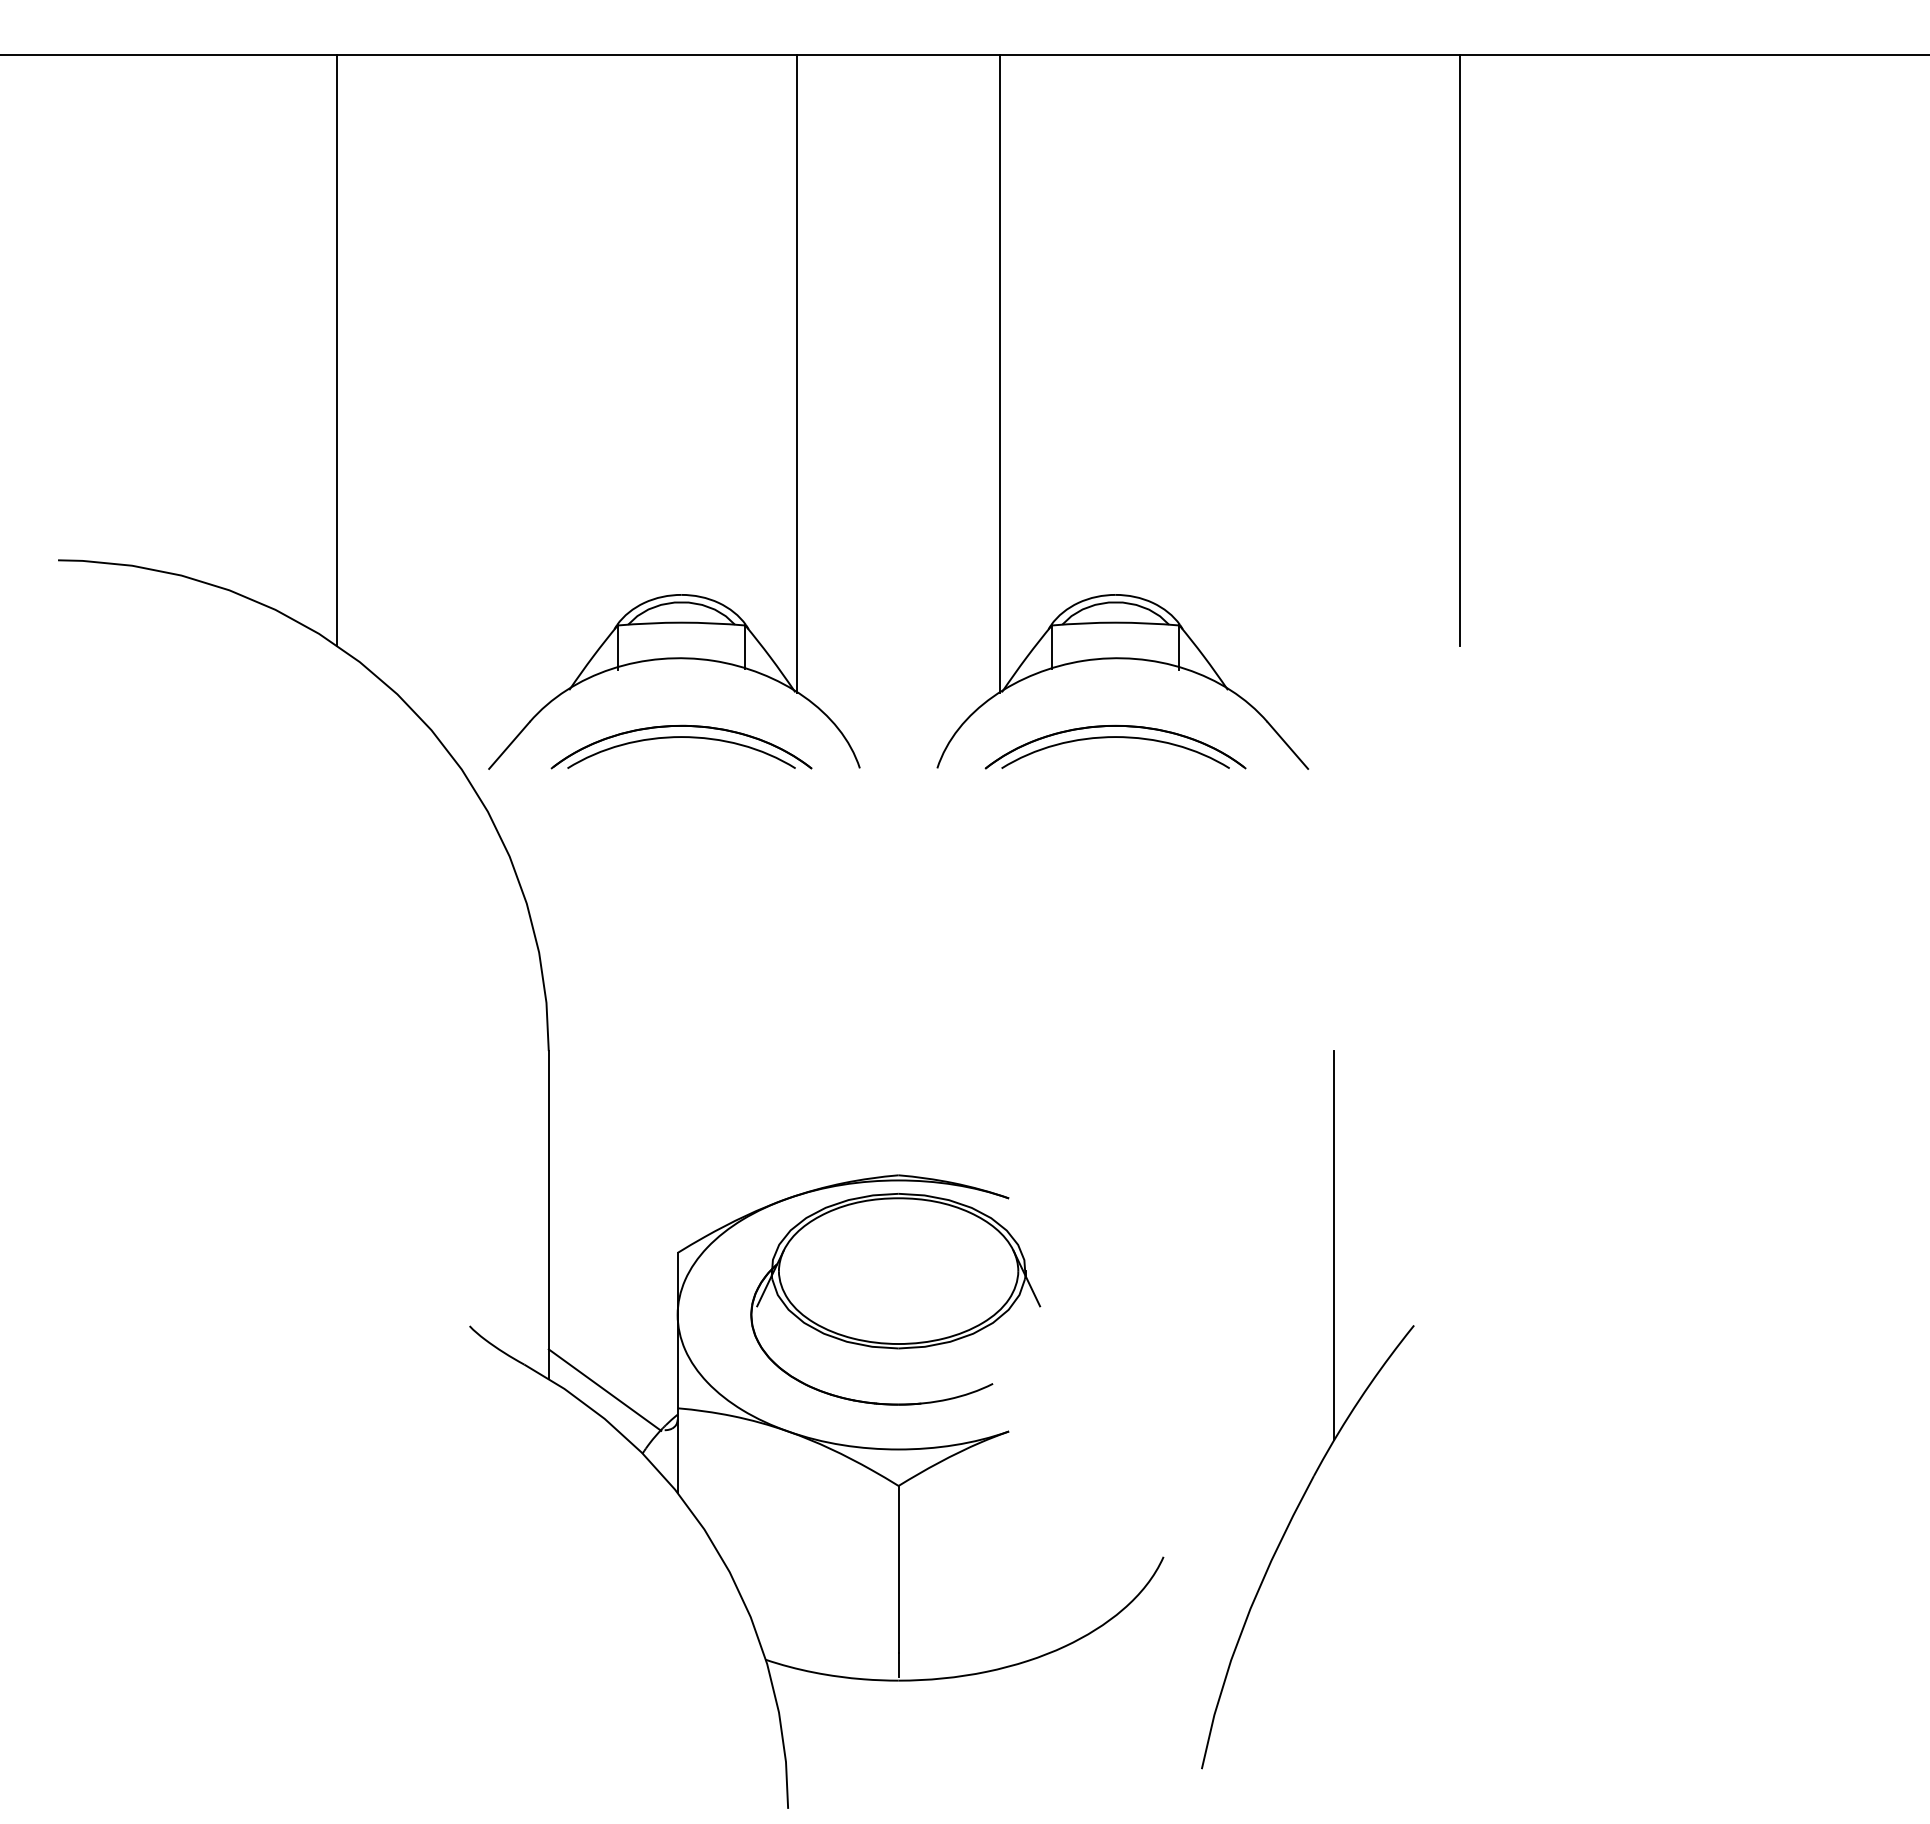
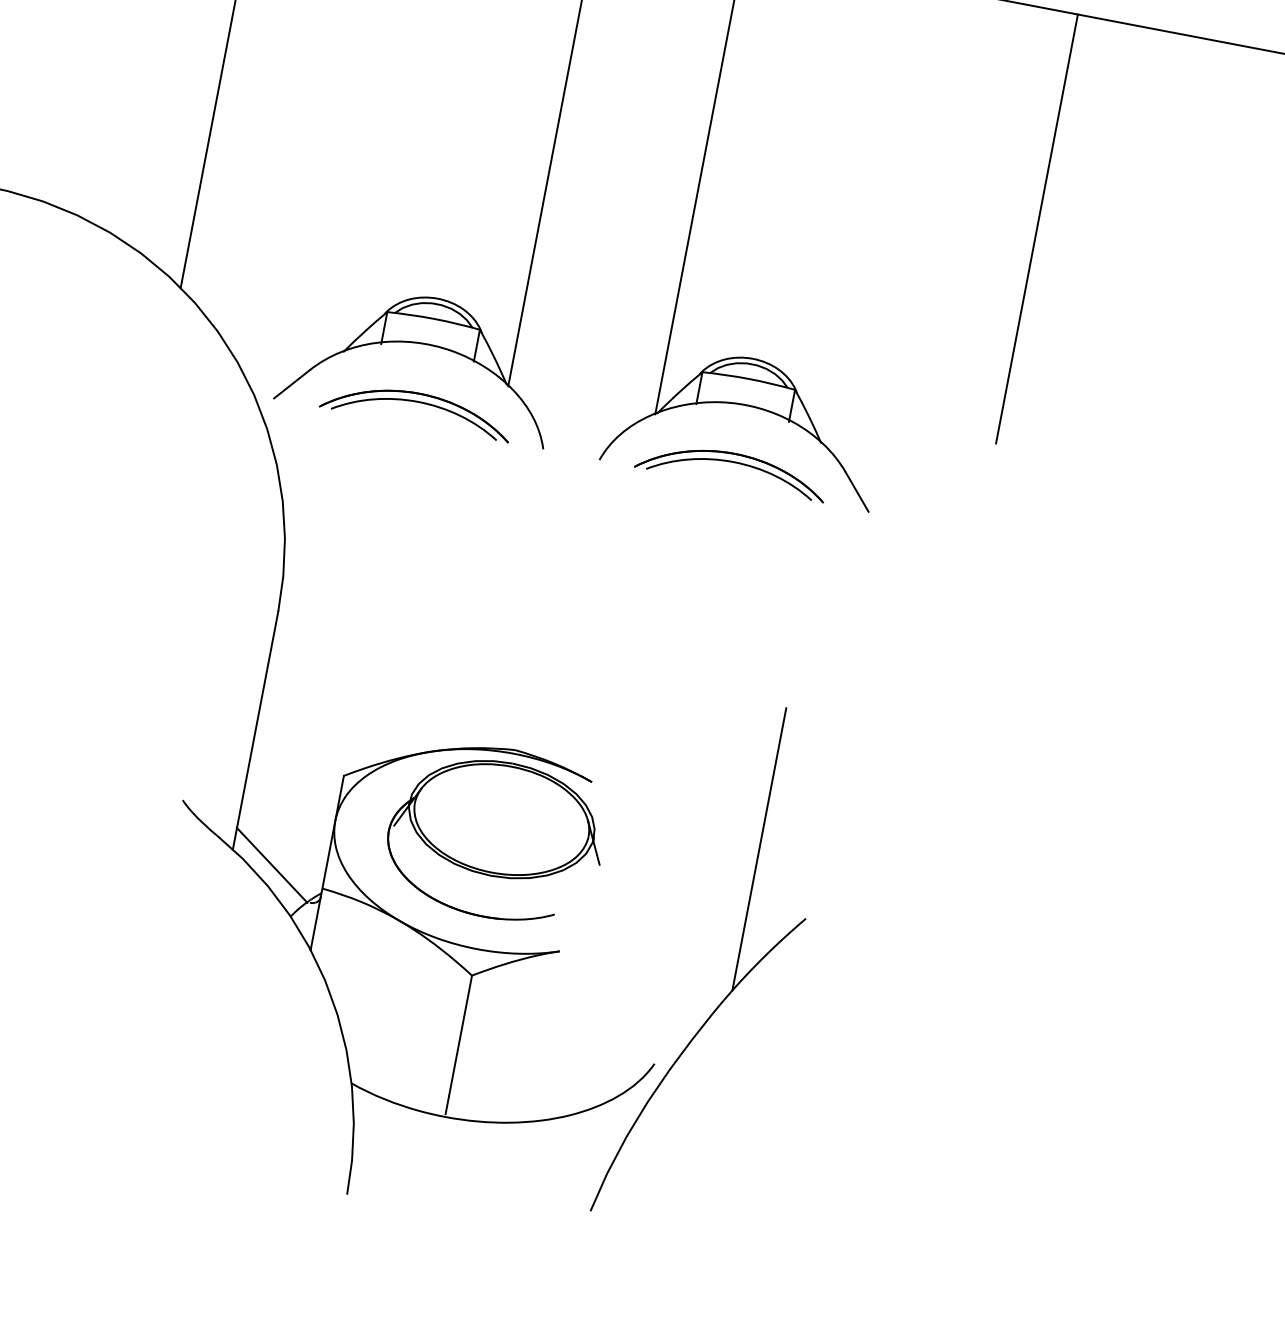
part: (1333, 1409) -> (735, 968), moved

